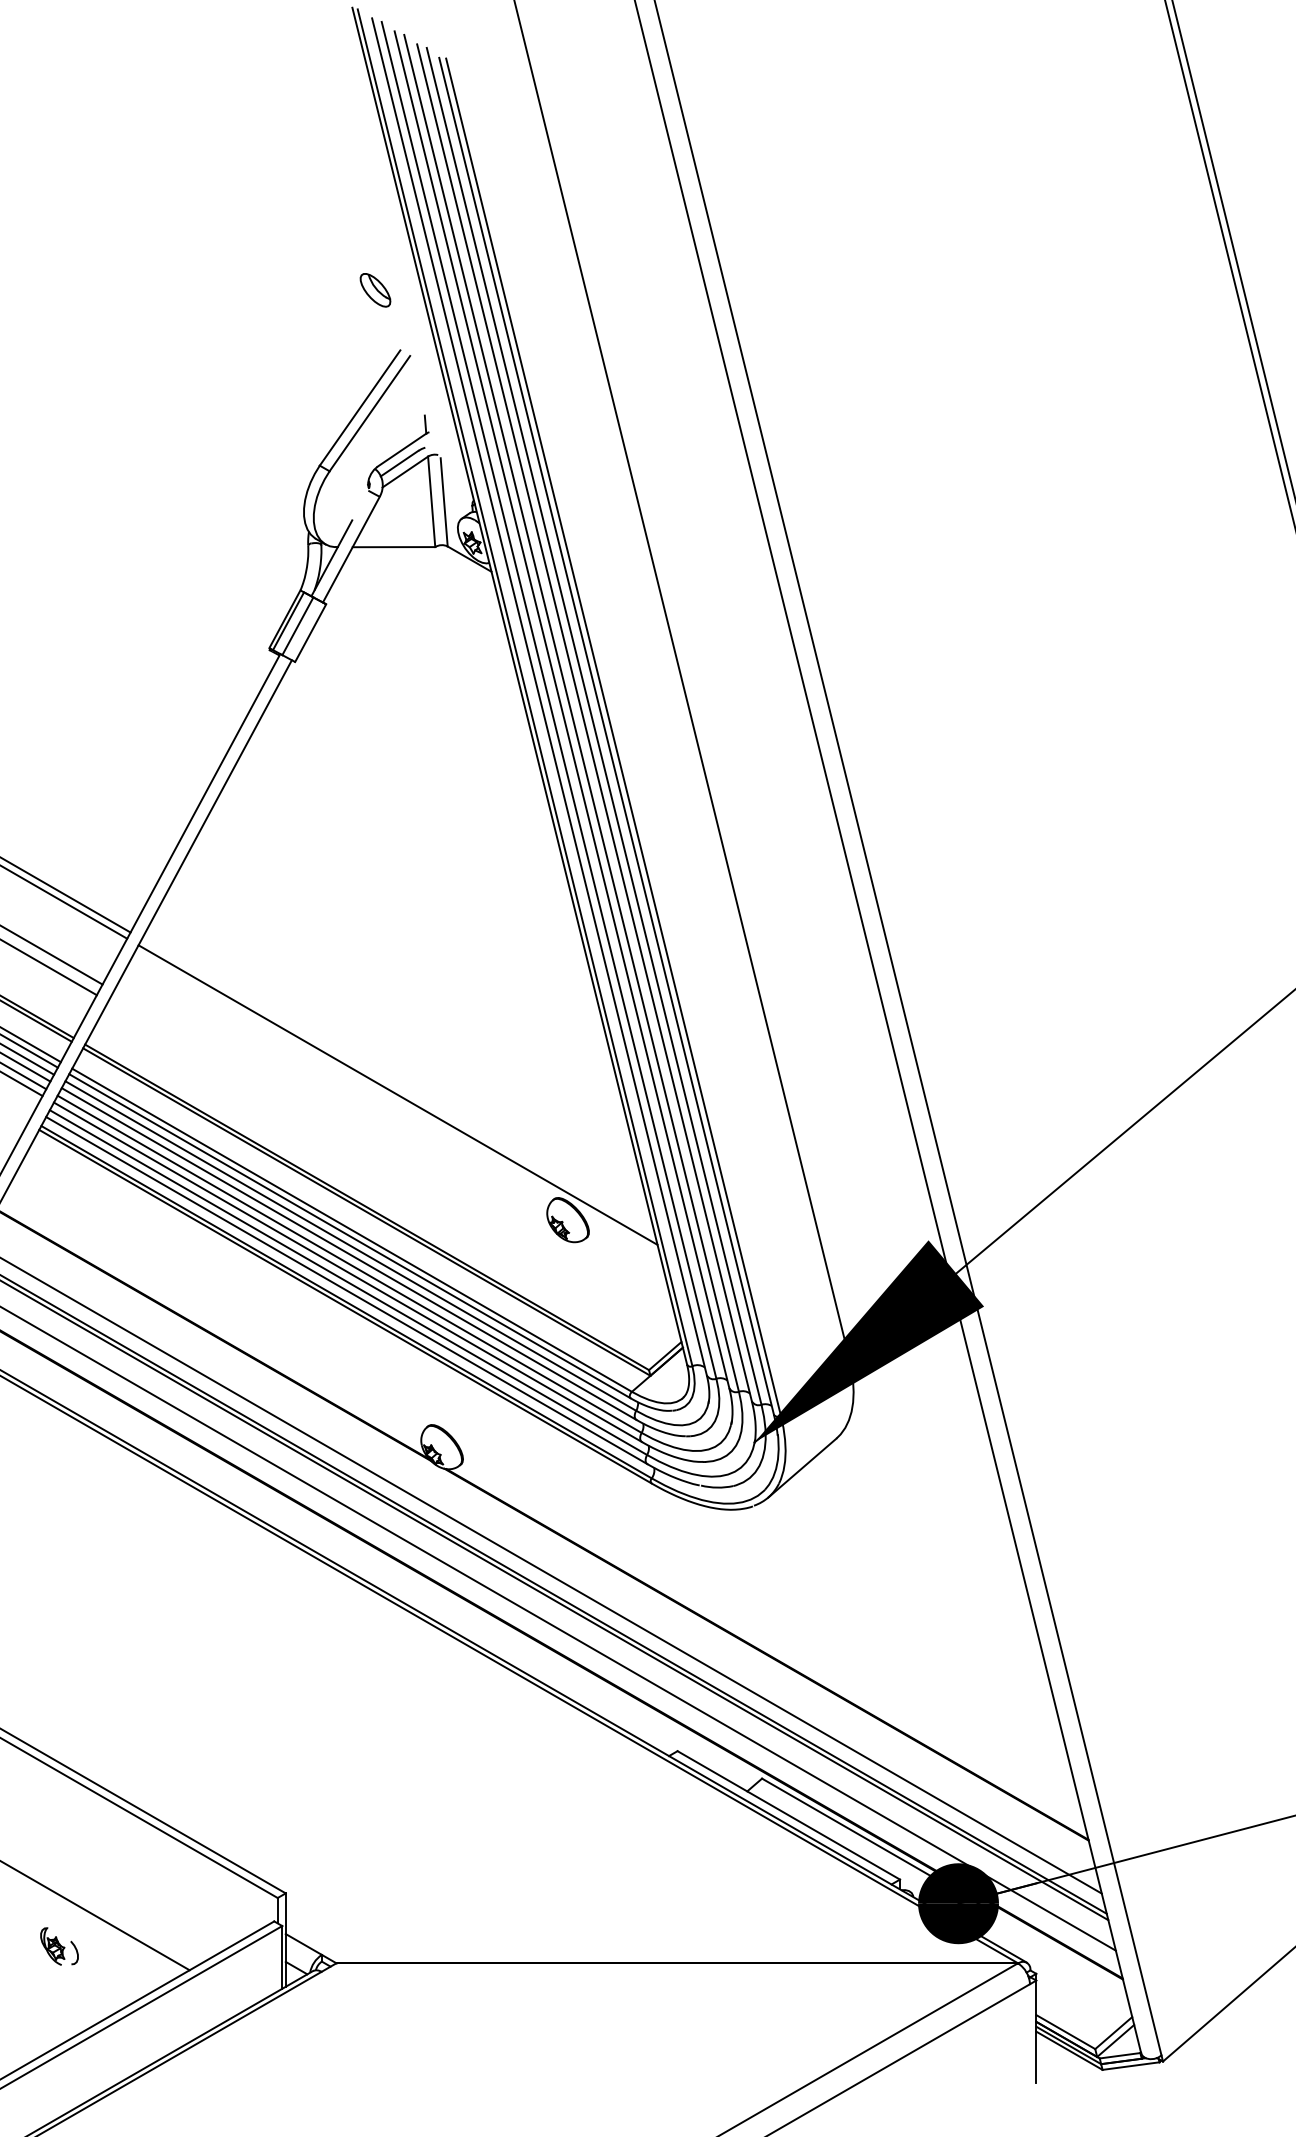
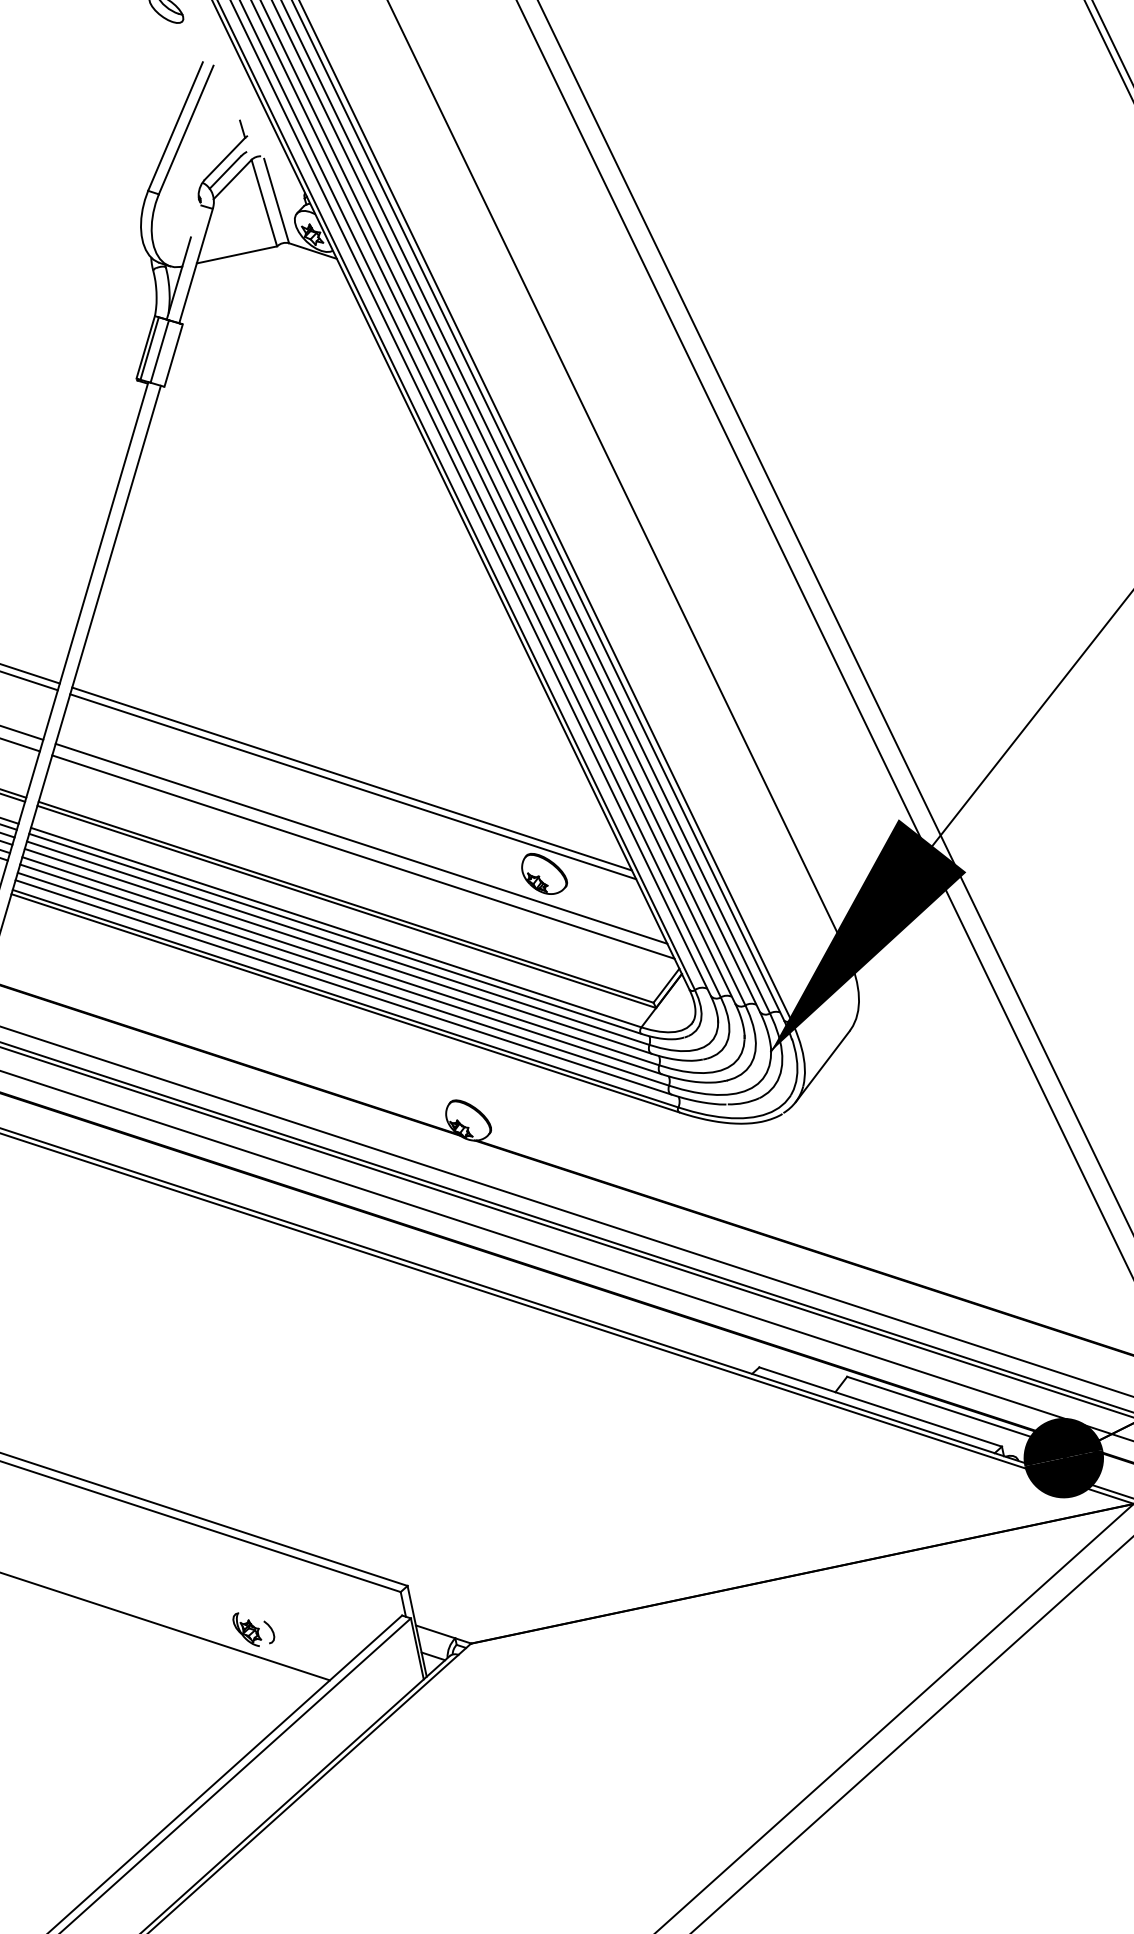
line: (398, 1087) -> (352, 779), added
line: (393, 1152) -> (360, 843), added
line: (393, 1166) -> (363, 857), added
part: (59, 1946) -> (253, 1628), moved

